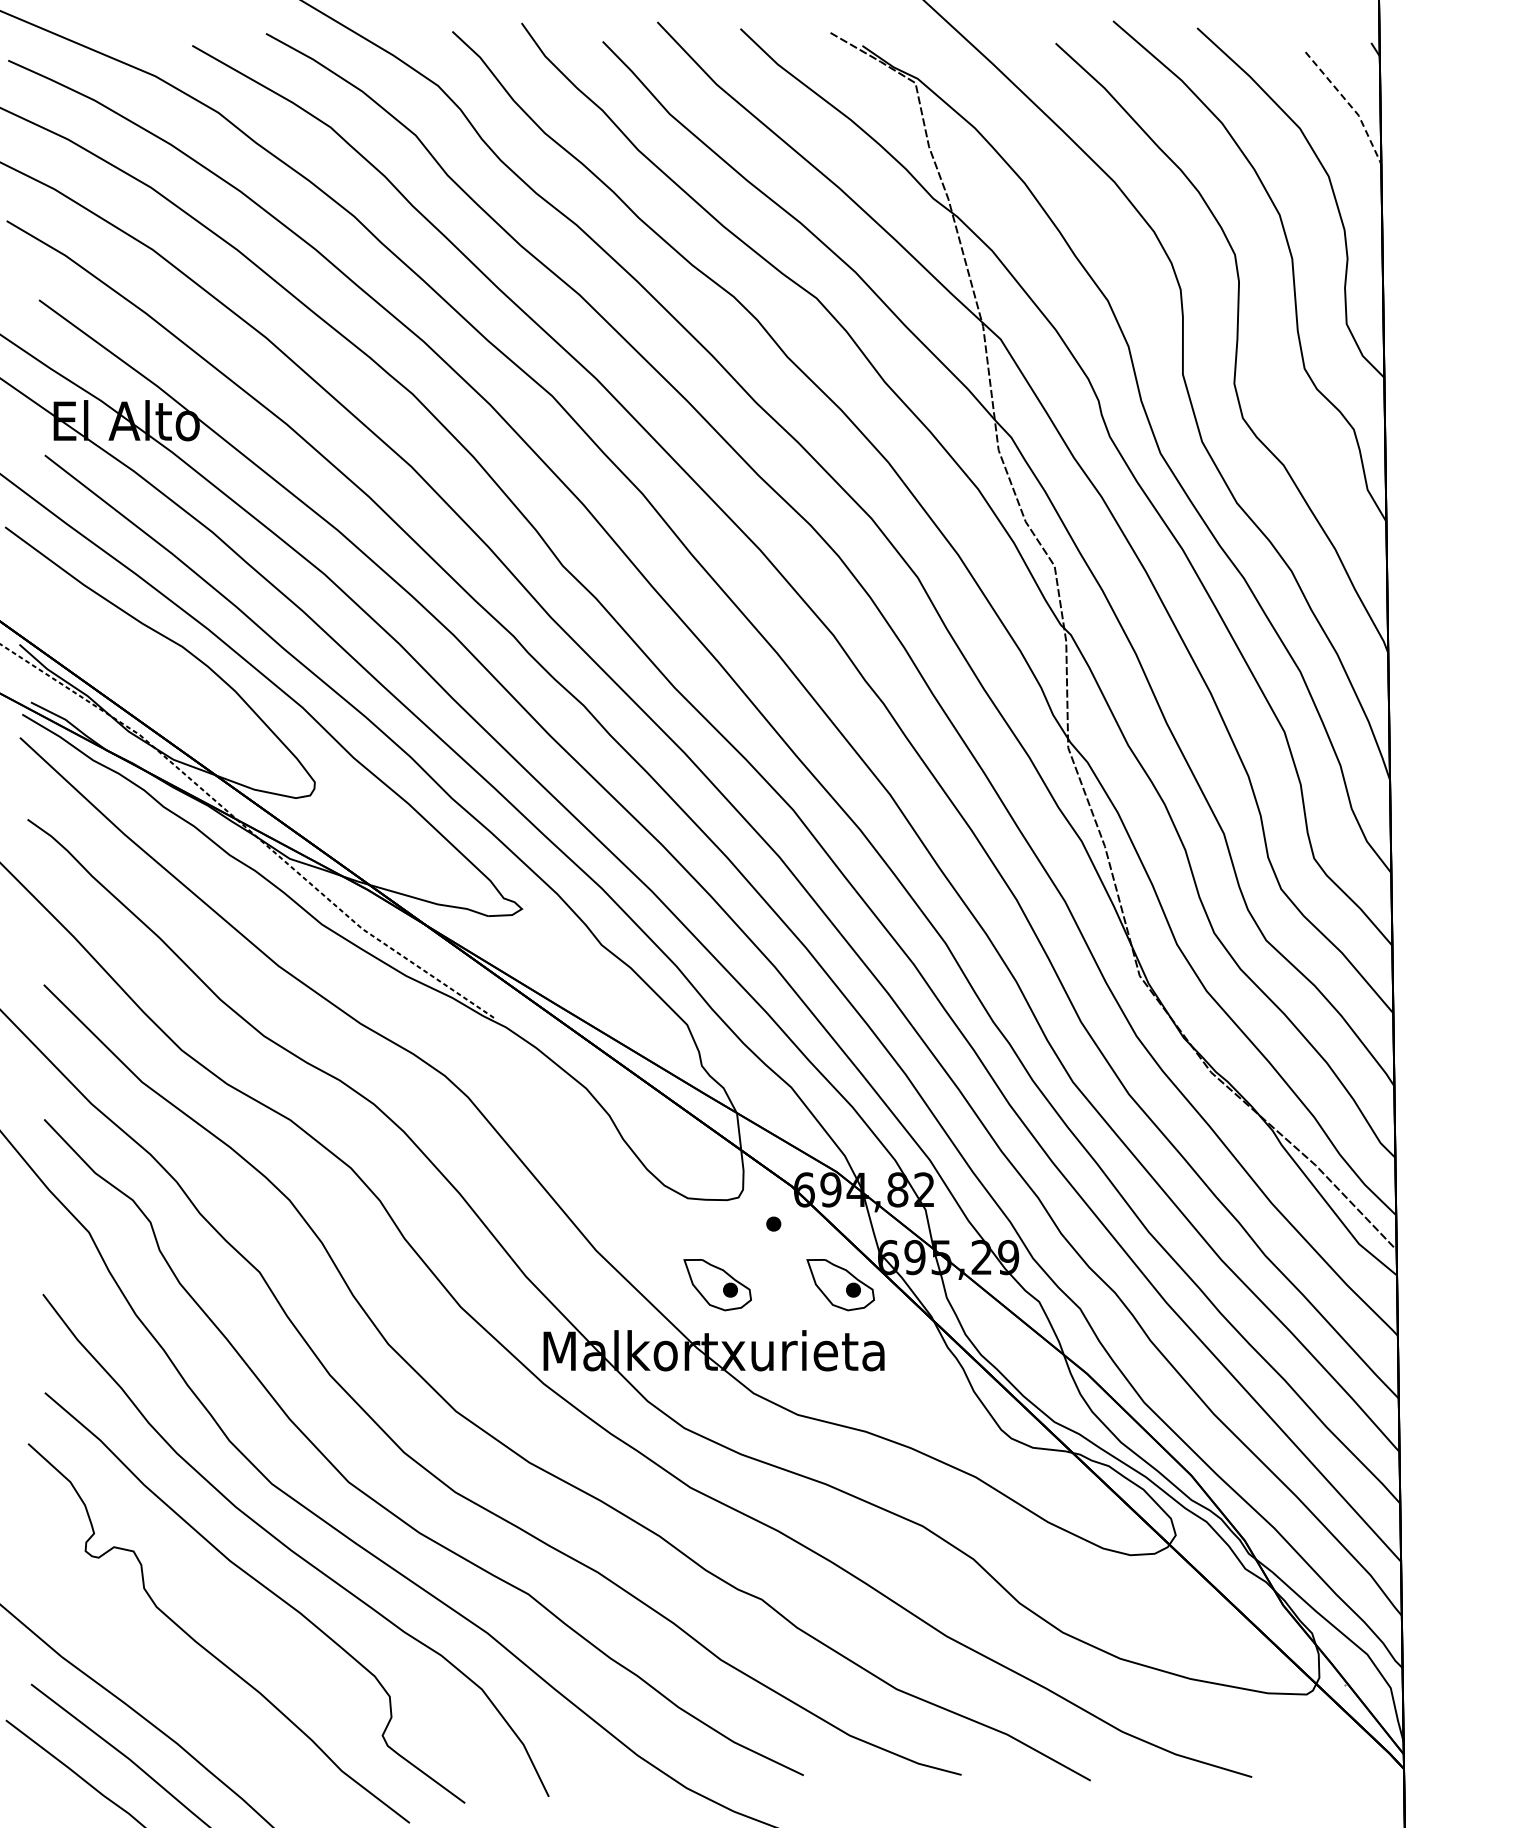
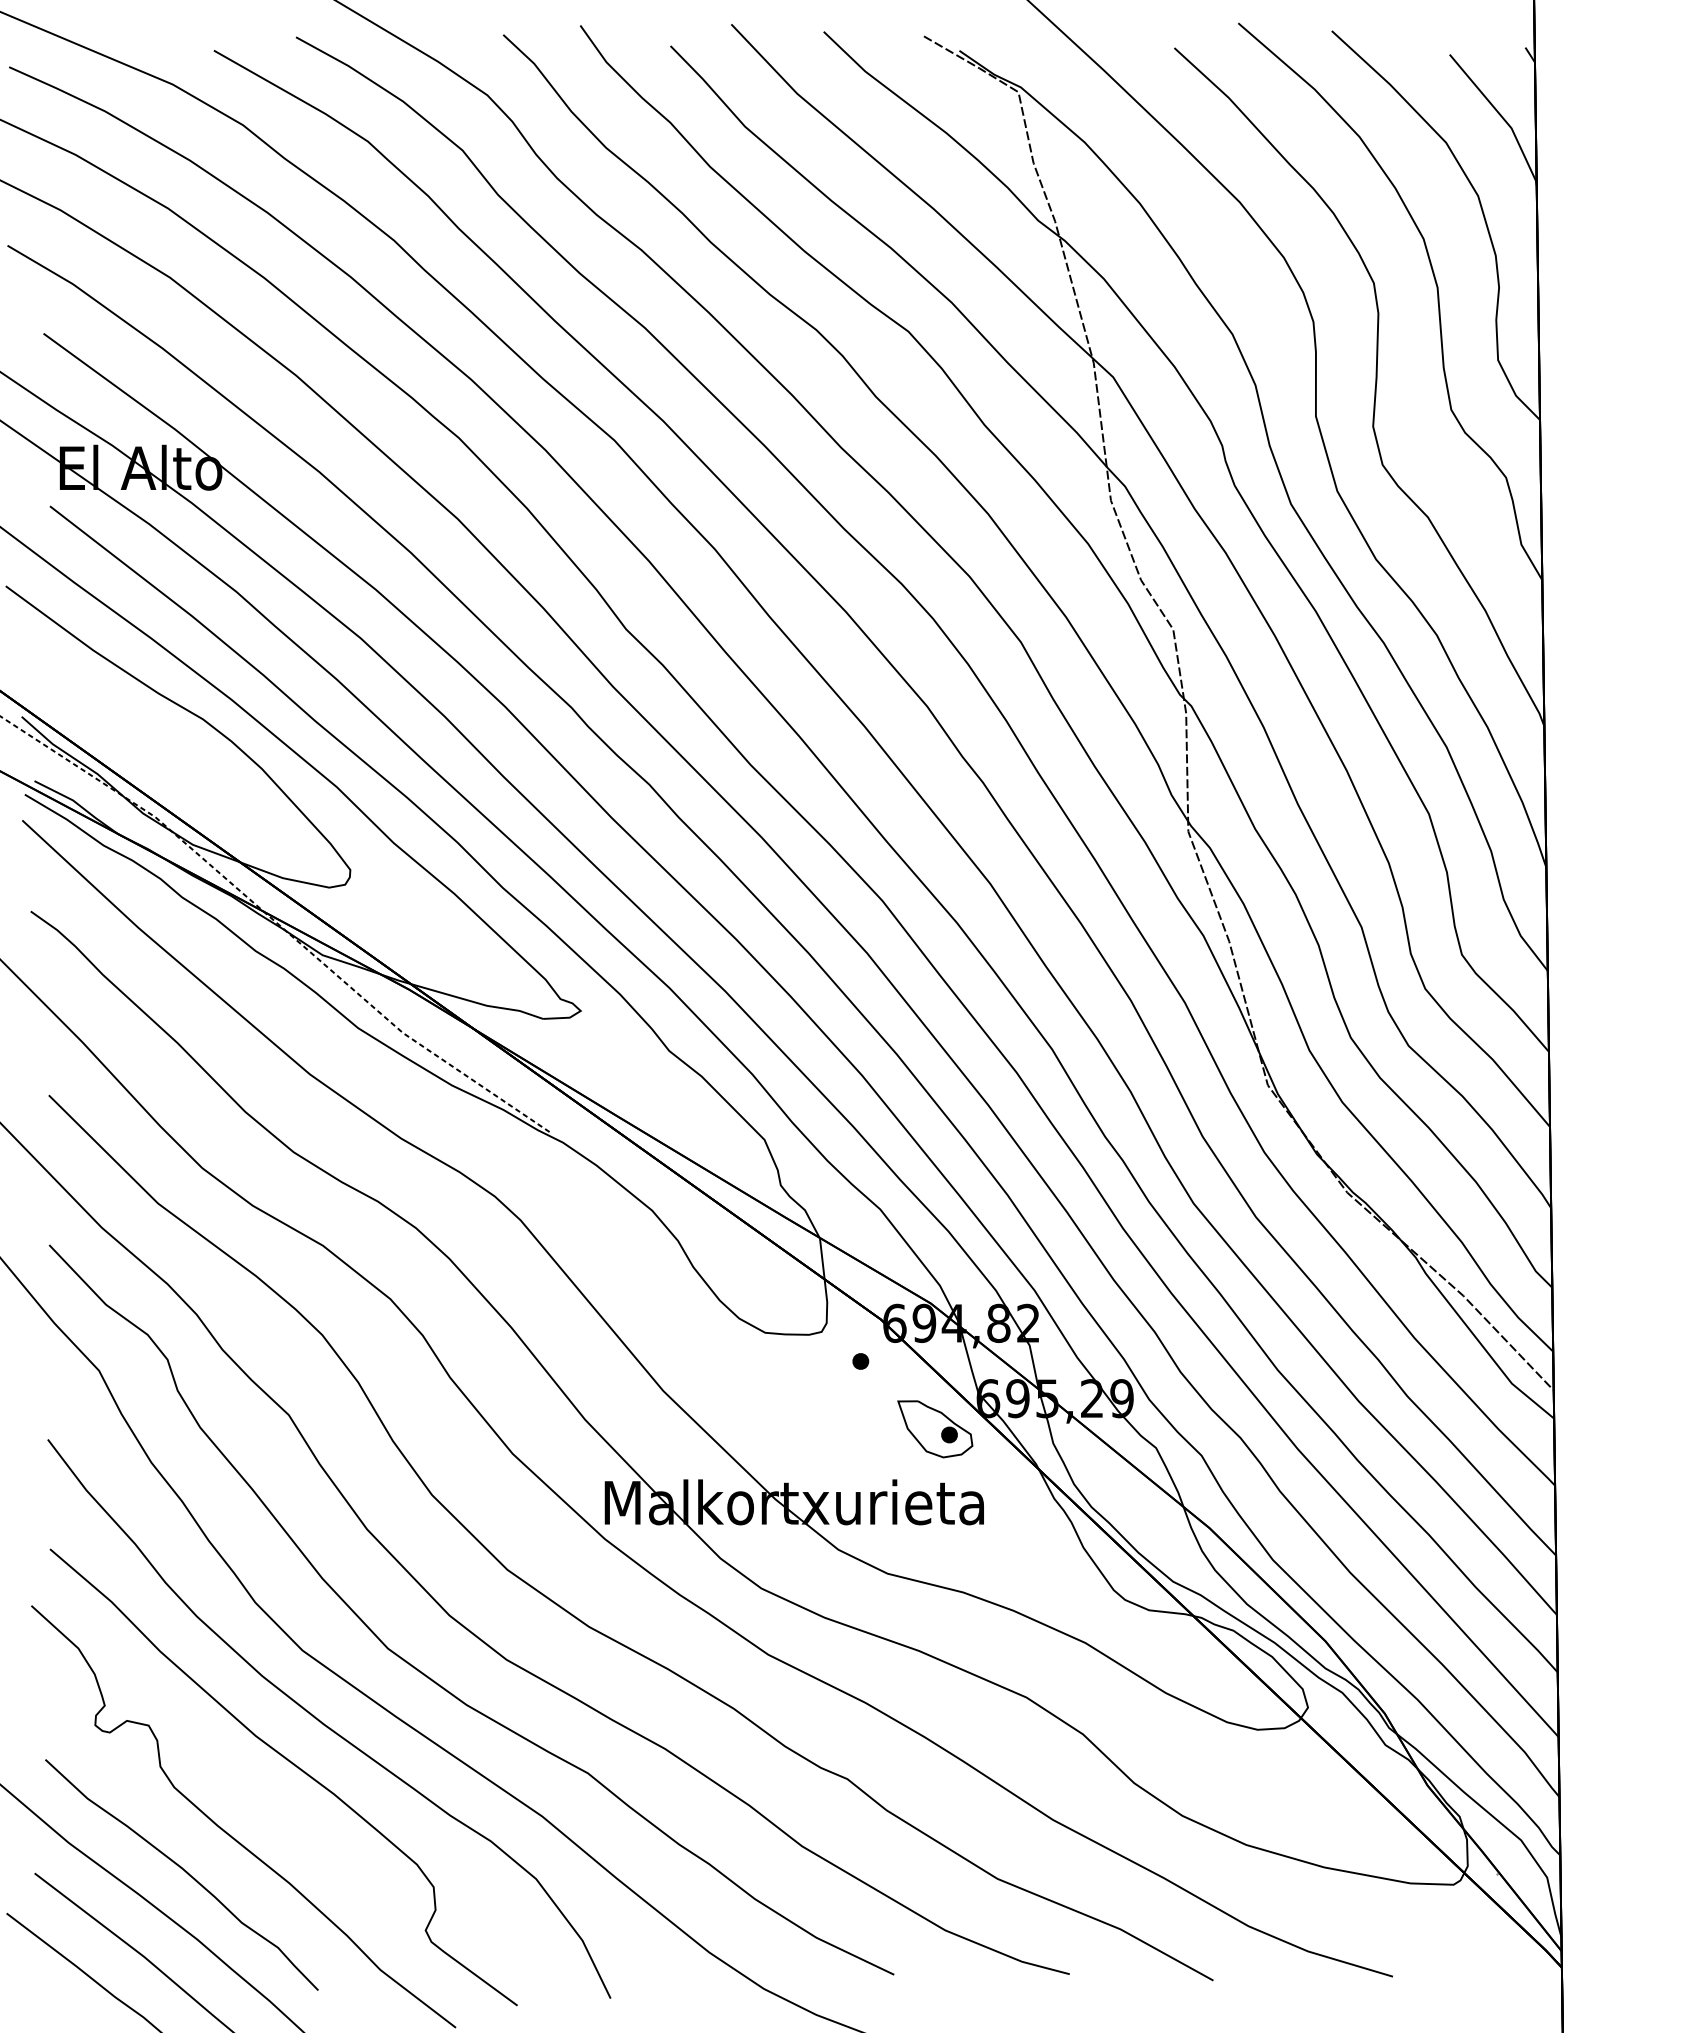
line: (1349, 104) -> (1501, 116), dashed -> solid
part: (717, 1285) -> (798, 1429), removed
curve: (165, 1682) -> (184, 1871), added

